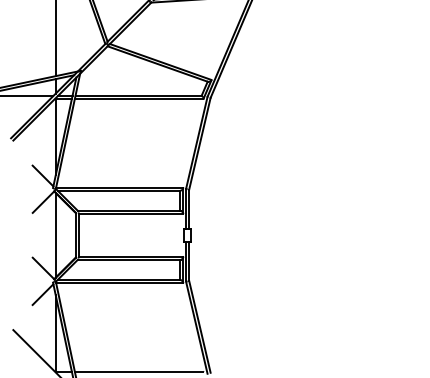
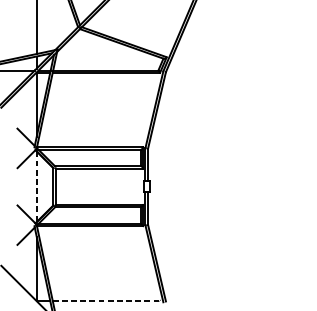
line: (55, 235) -> (36, 186), solid -> dashed
line: (139, 371) -> (106, 300), solid -> dashed

